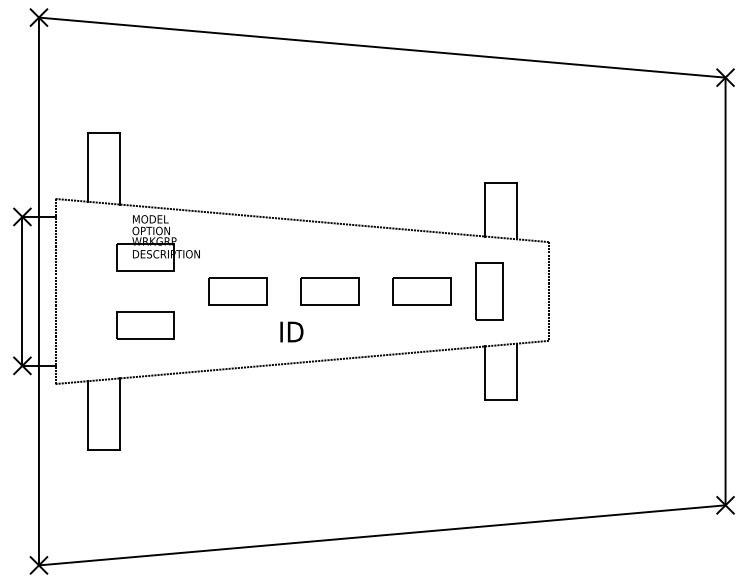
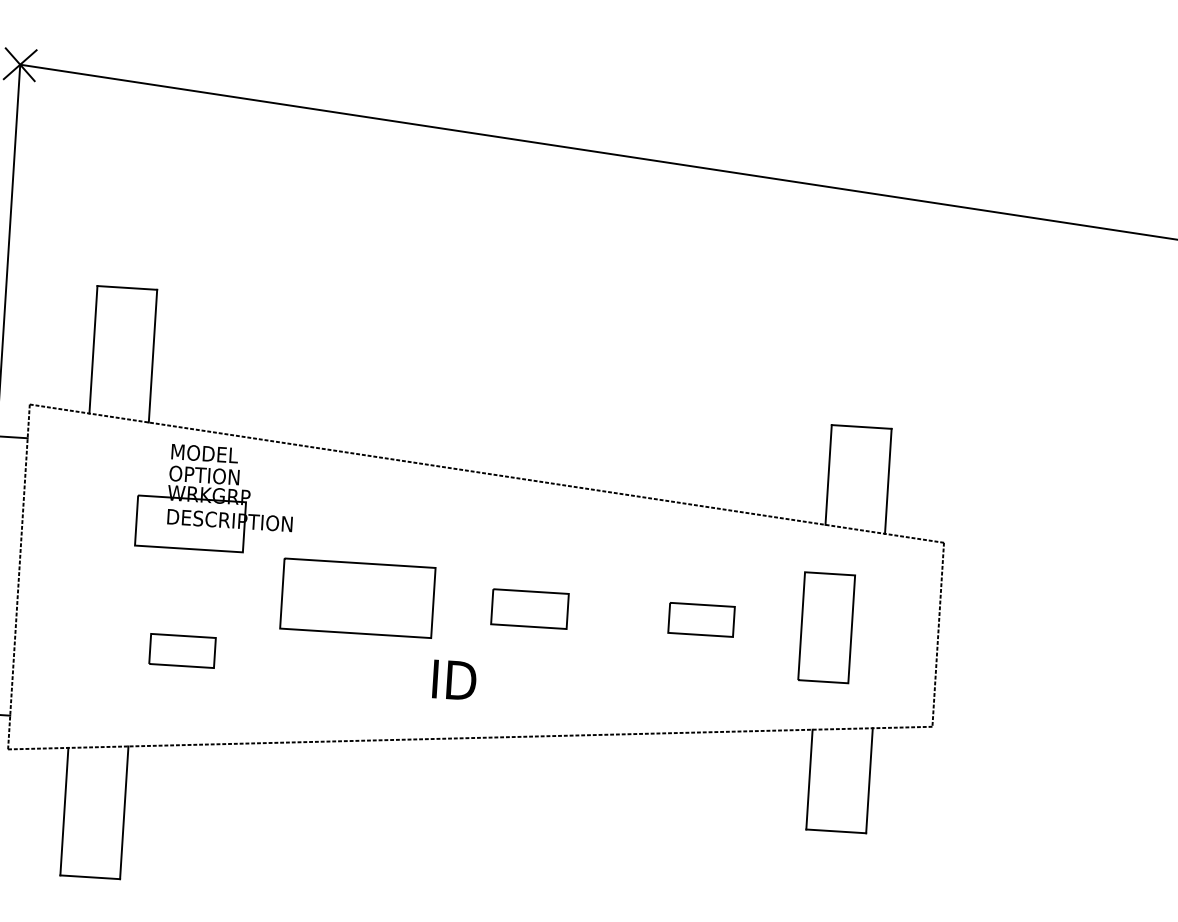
part: (237, 291) -> (357, 598), size x1.4
part: (329, 291) -> (529, 609), size x0.7
part: (421, 291) -> (700, 619), size x0.6
part: (145, 325) -> (182, 650), size x0.6

